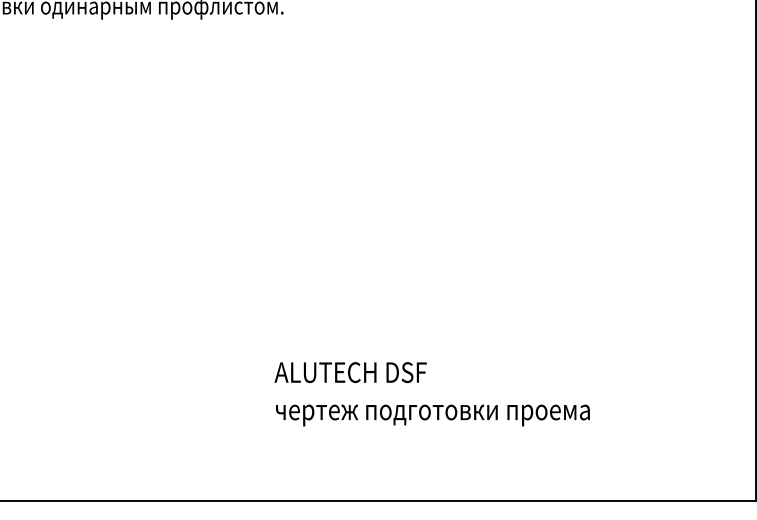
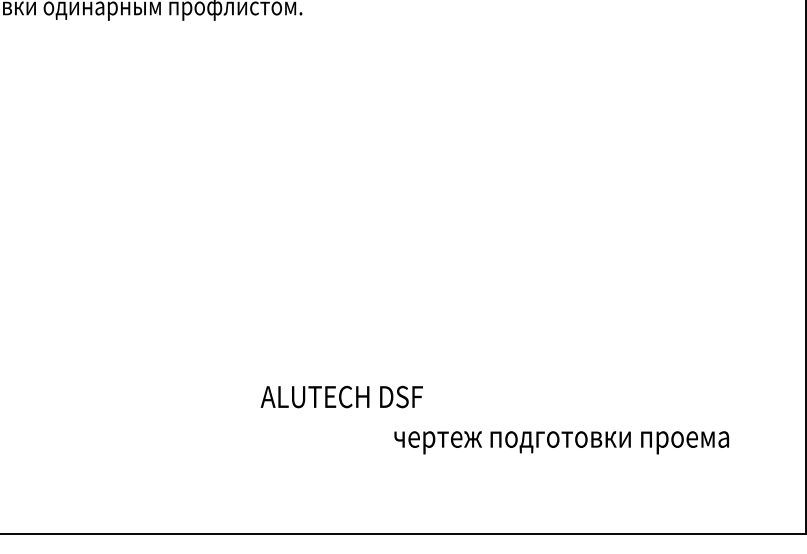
text: (350, 372) -> (341, 396), moved
text: (432, 415) -> (561, 442), moved

